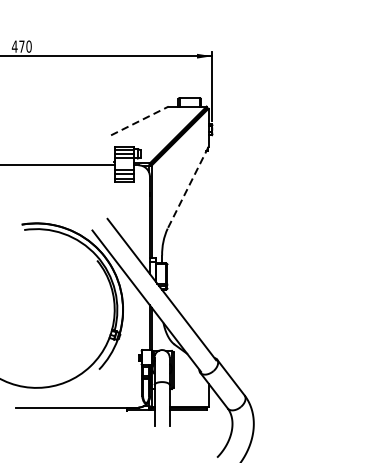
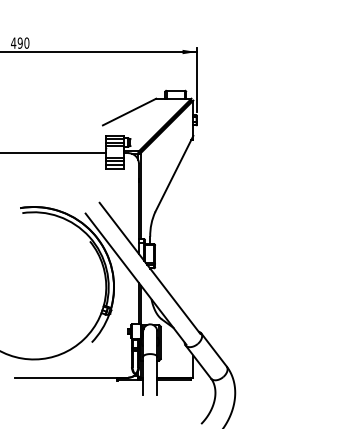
text: (21, 45) -> (19, 42), 470 -> 490
line: (139, 121) -> (129, 112), dashed -> solid
line: (188, 188) -> (174, 174), dashed -> solid

